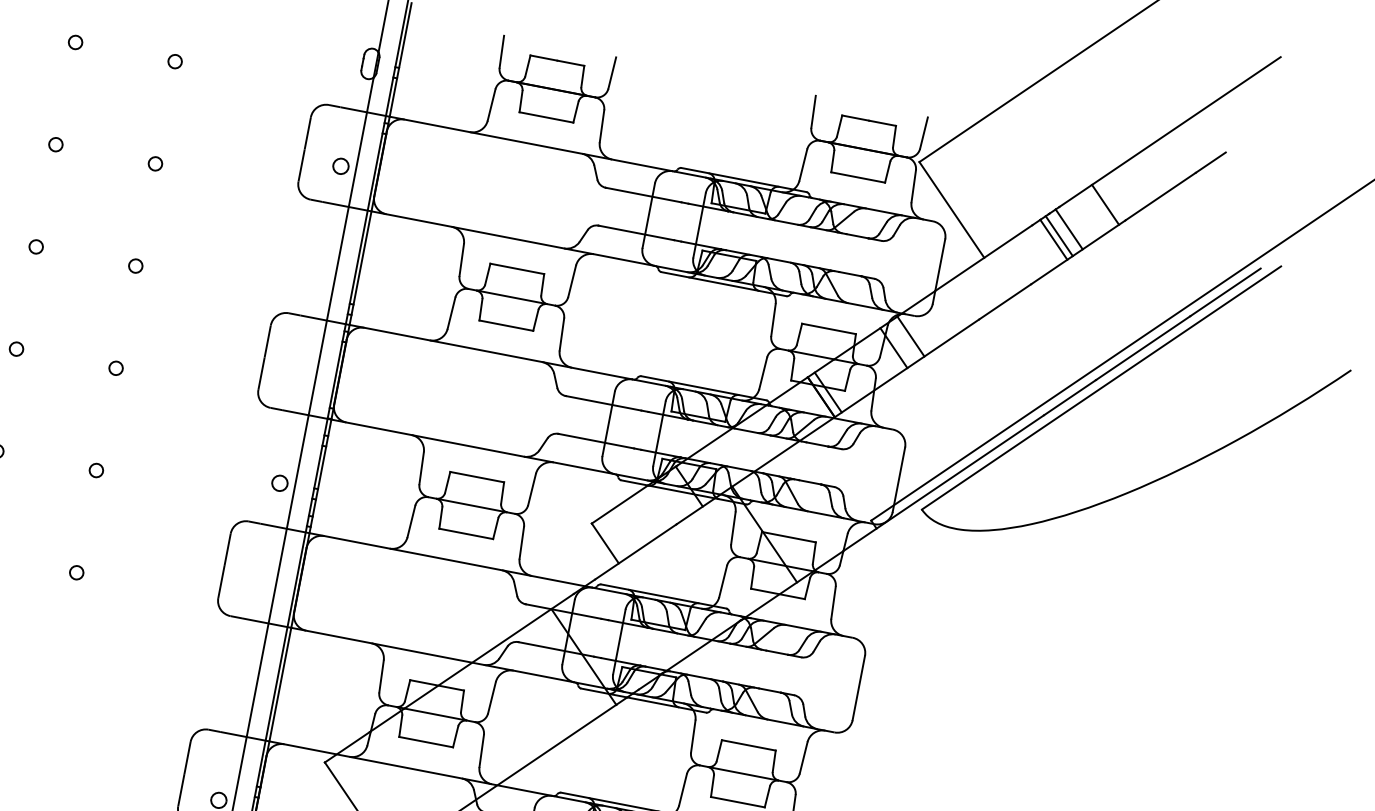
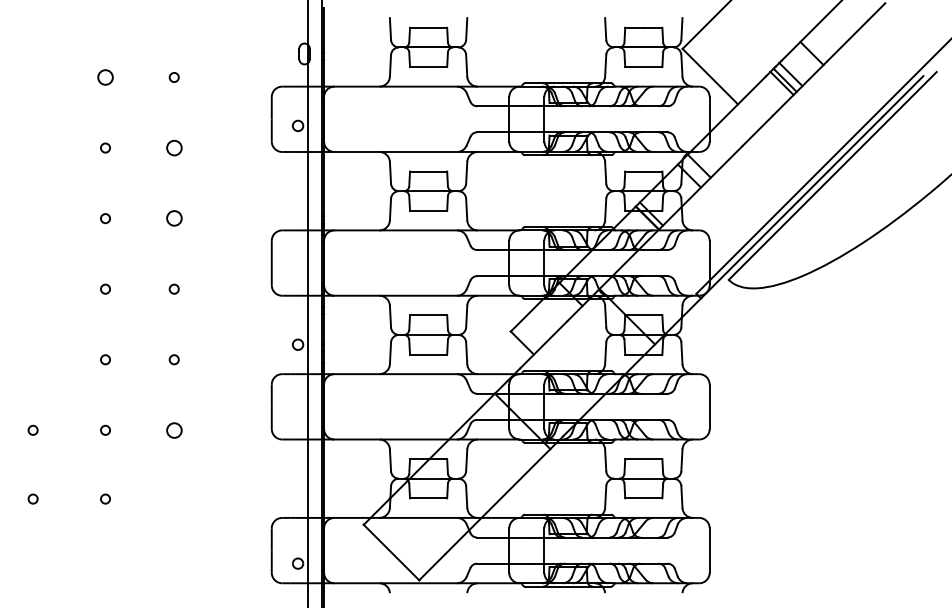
circle: (75, 42) -> (105, 77), size x1.6
circle: (154, 162) -> (173, 147), size x1.6
circle: (134, 265) -> (173, 218), size x1.6
circle: (75, 571) -> (173, 429), size x1.6

